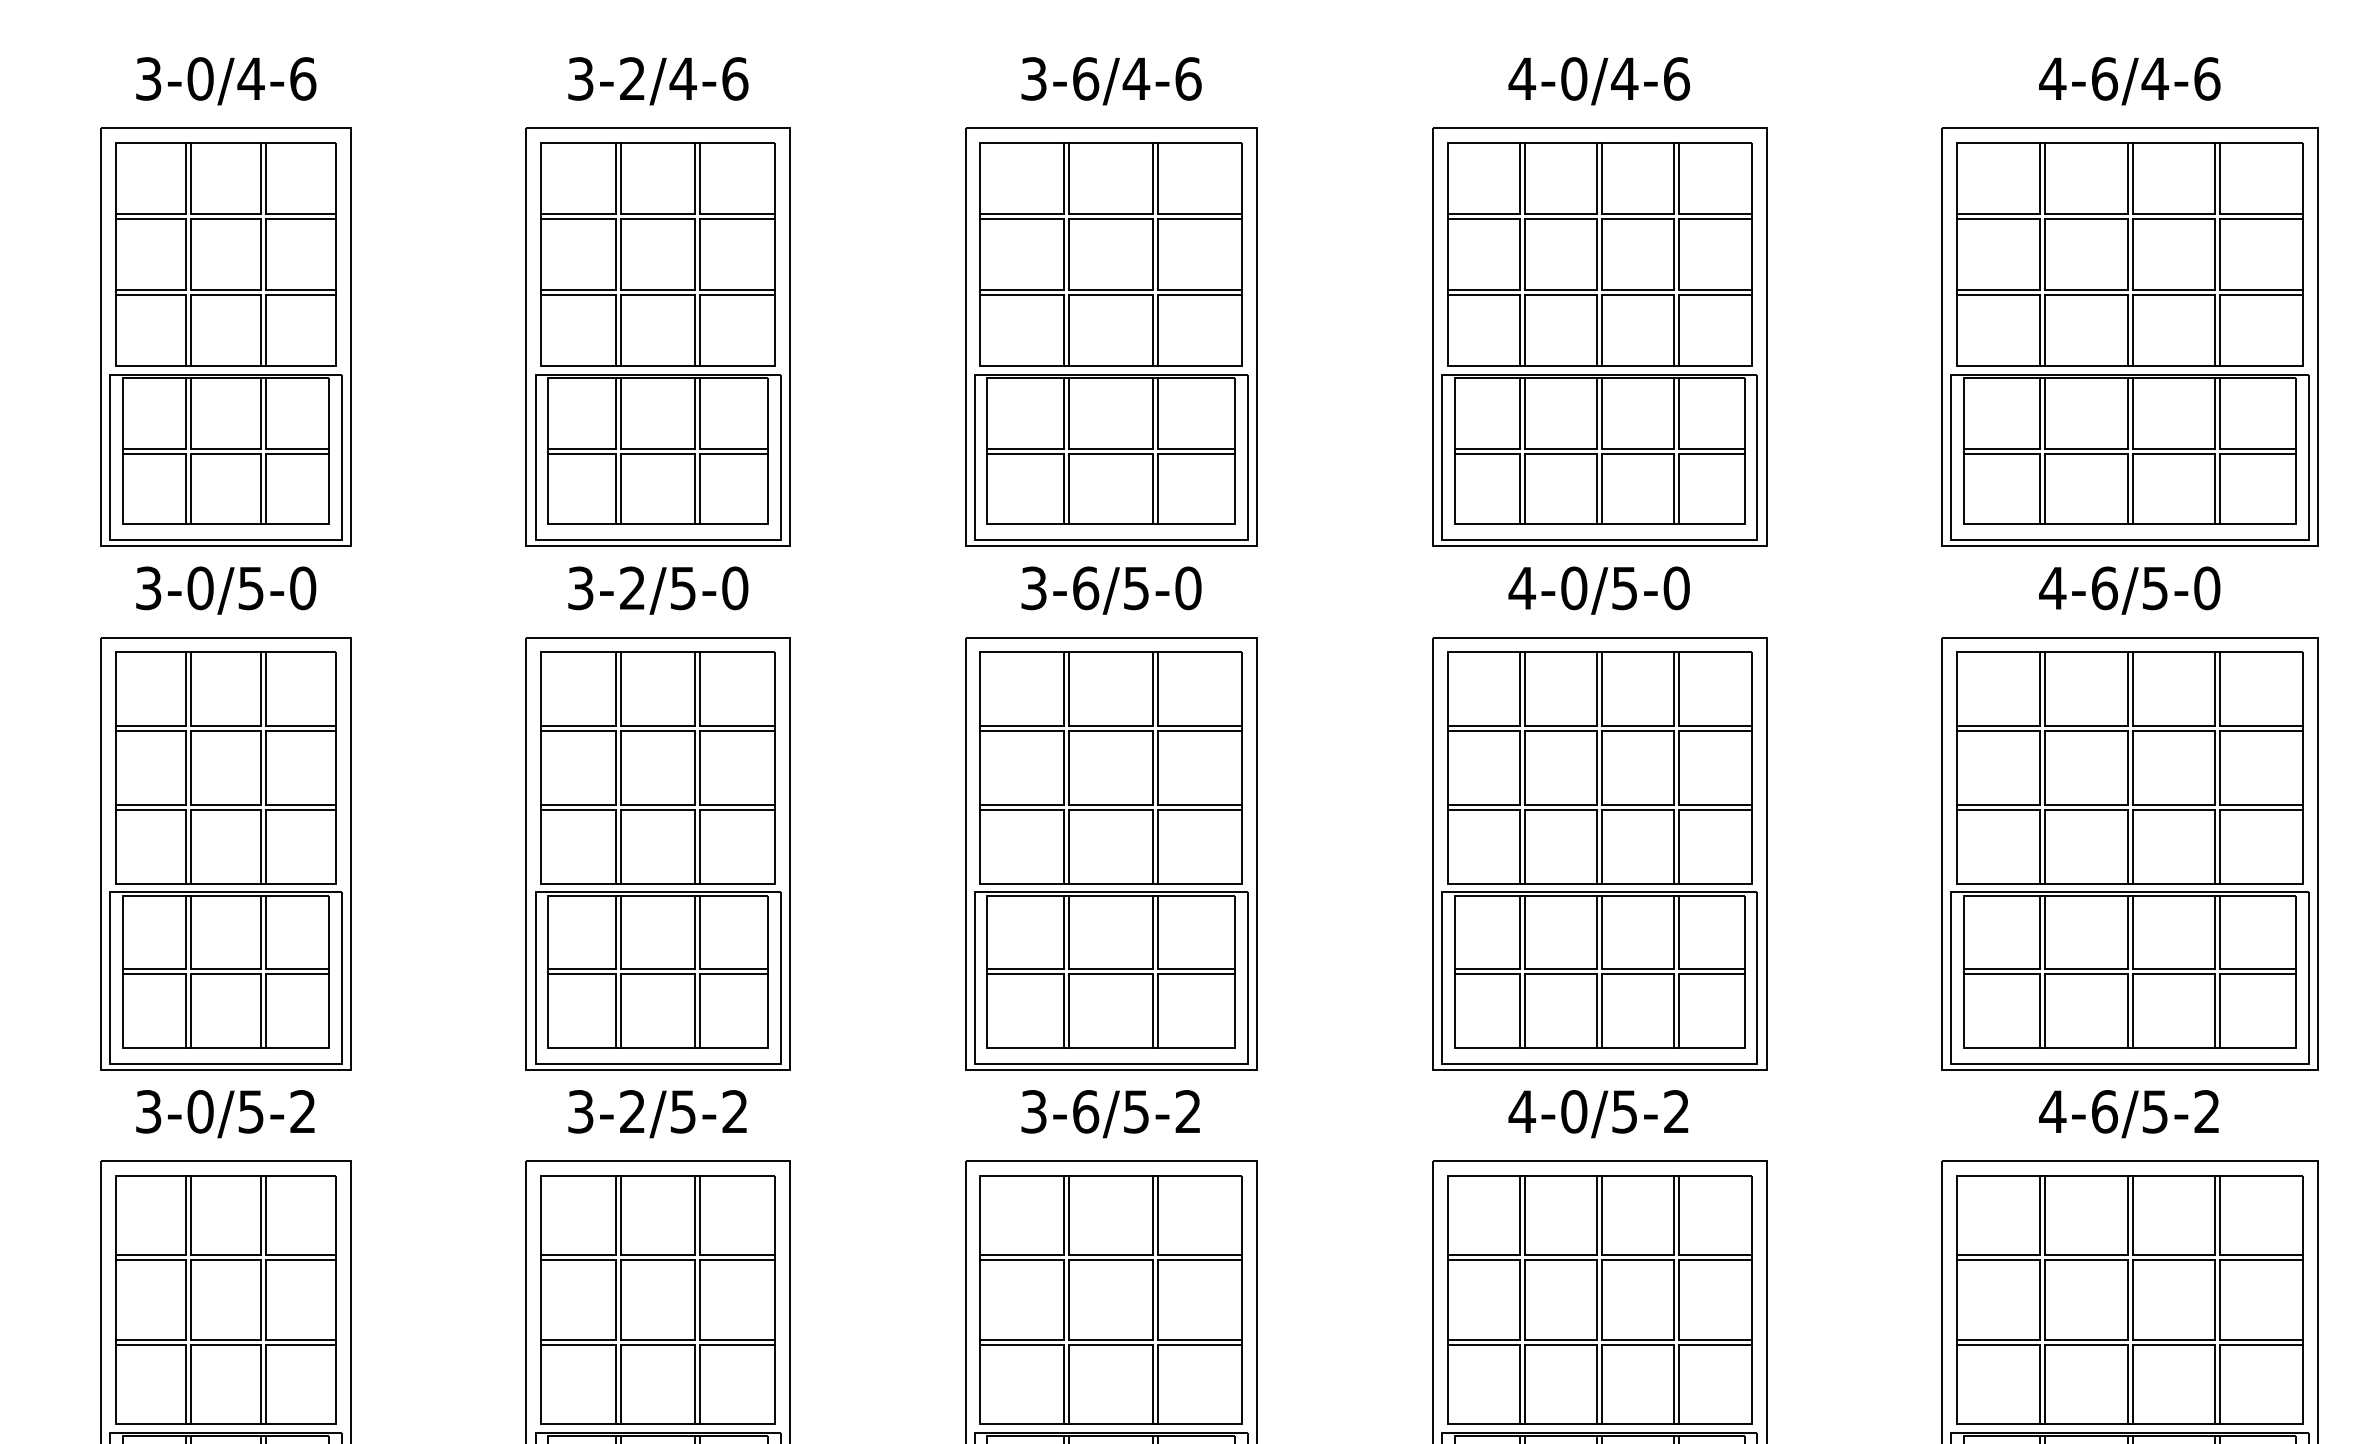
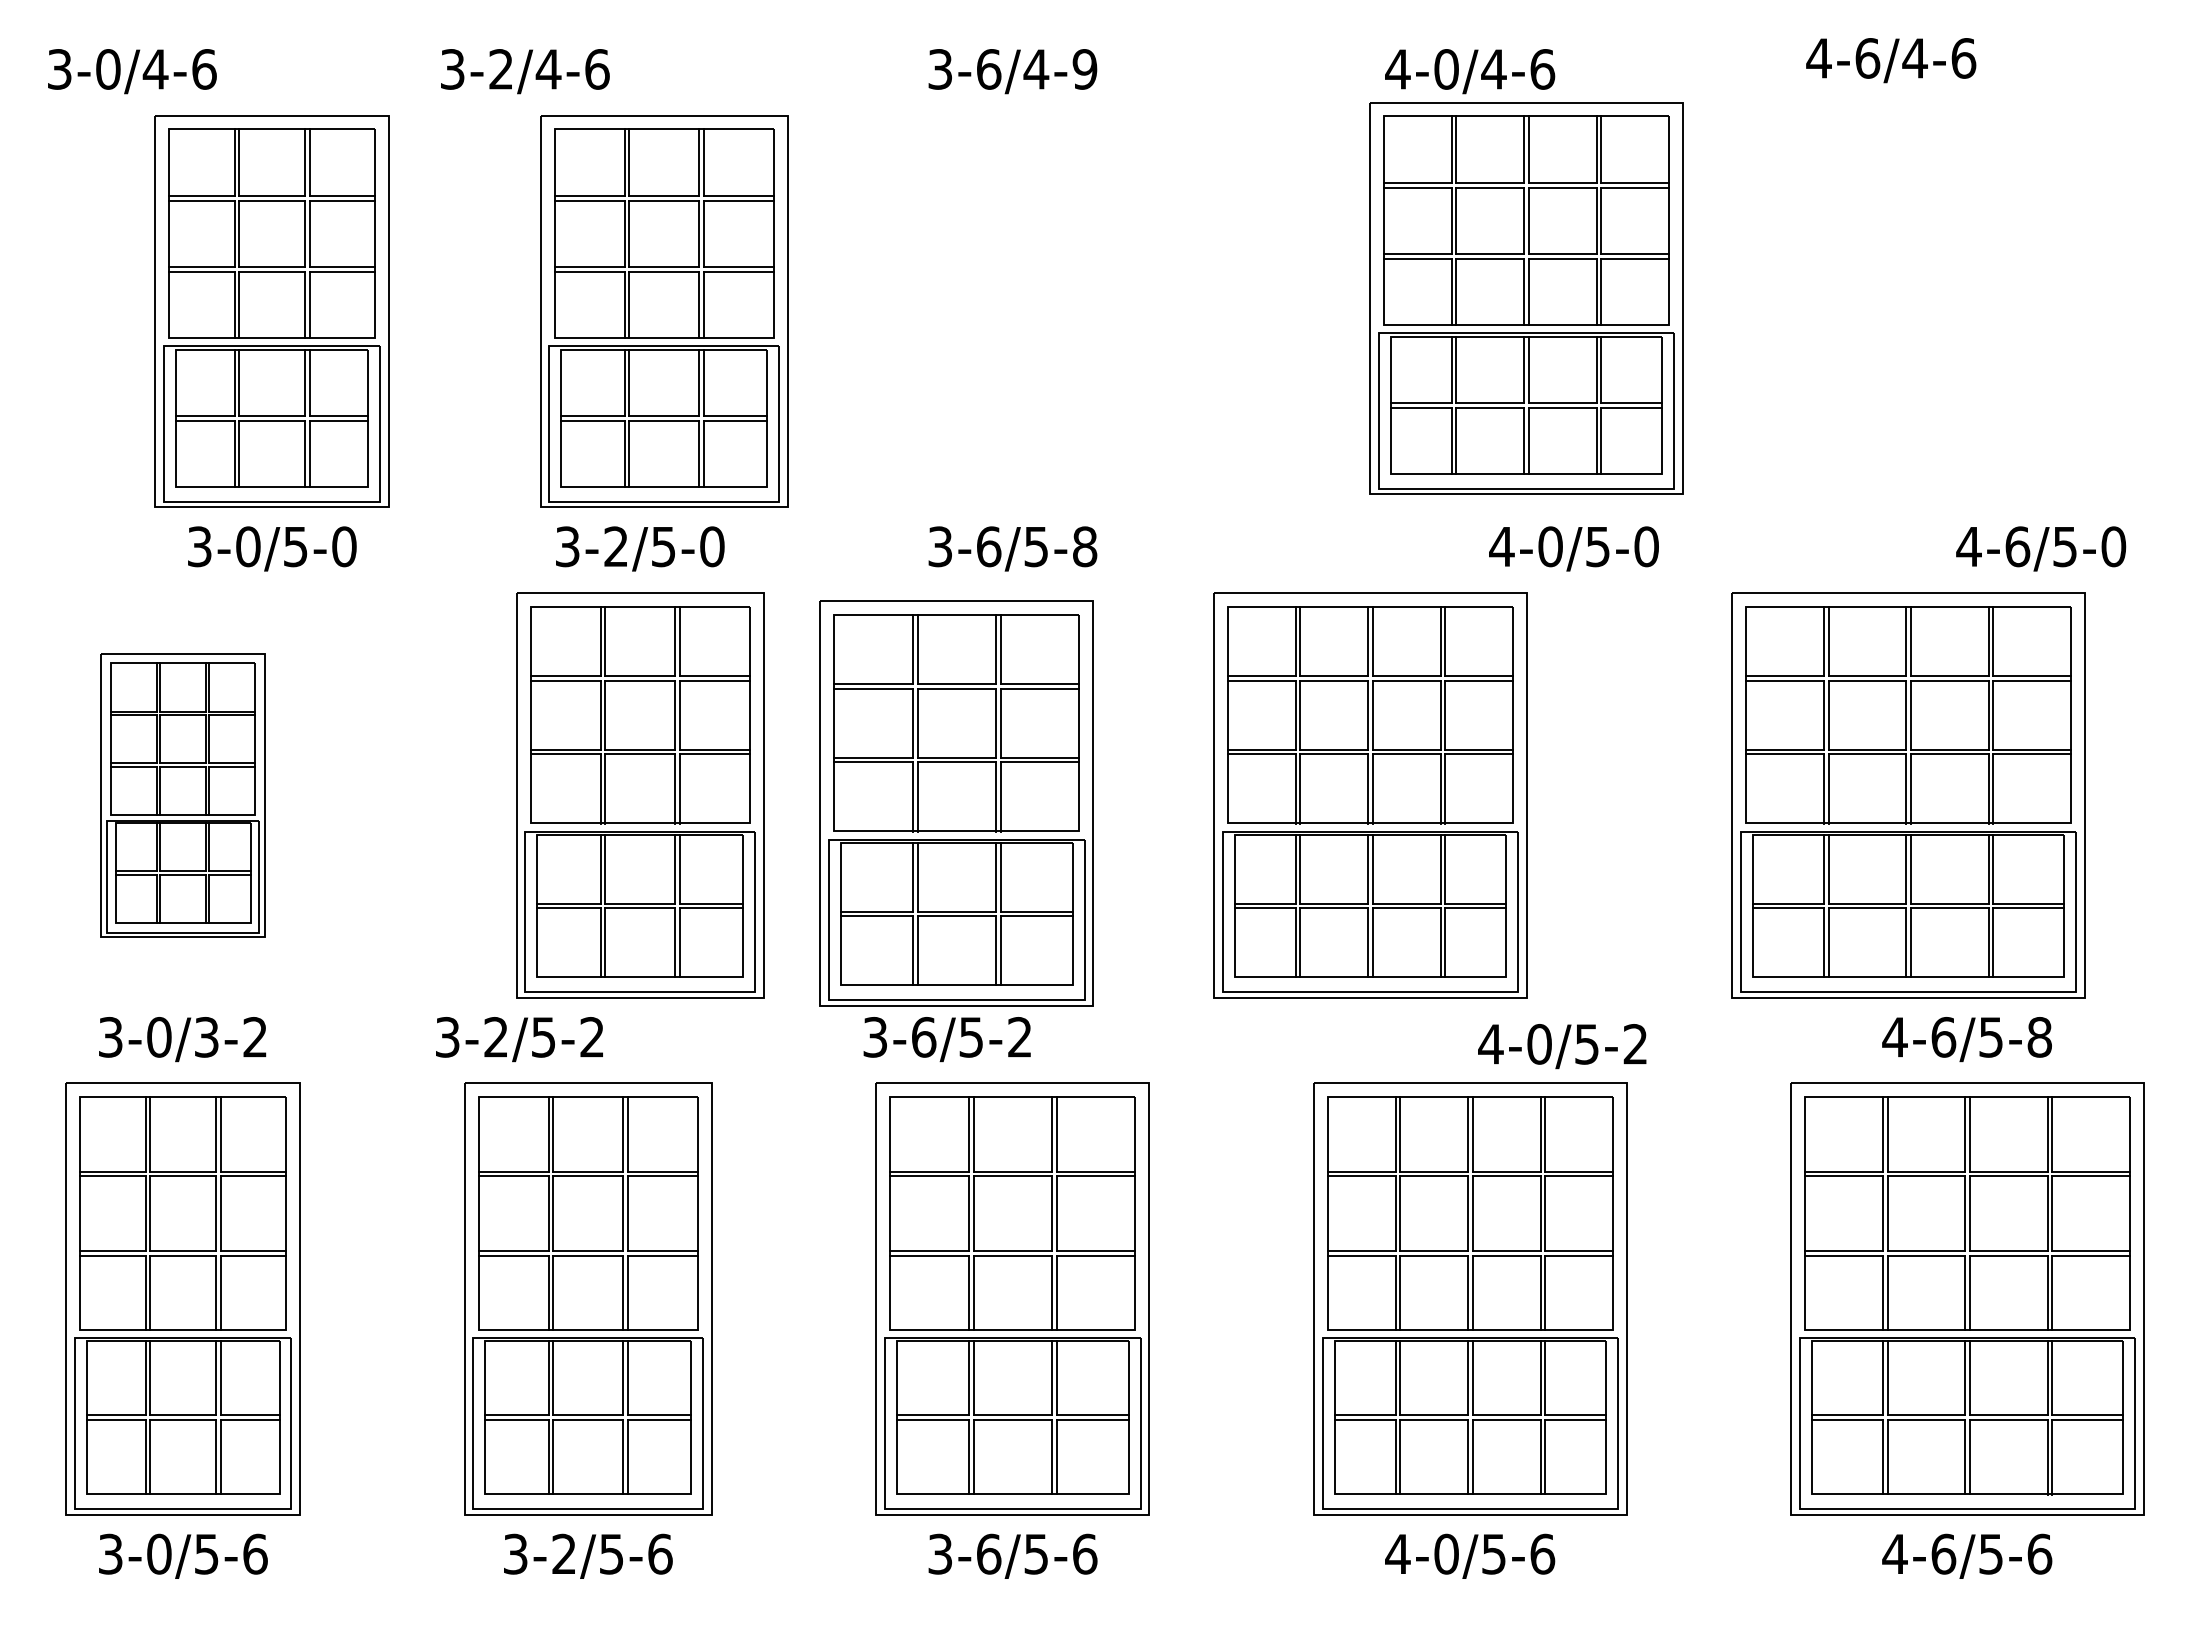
text: (1187, 79) -> (1084, 69), 3-6/4-6 -> 3-6/4-9
text: (226, 81) -> (132, 71), moved
text: (658, 81) -> (525, 71), moved
text: (2130, 81) -> (1891, 60), moved
part: (225, 337) -> (271, 311), moved
part: (658, 337) -> (664, 311), moved
part: (1110, 337) -> (1012, 311), removed
part: (1599, 337) -> (1526, 298), moved
part: (2130, 337) -> (1967, 311), removed
text: (1187, 588) -> (1084, 546), 3-6/5-0 -> 3-6/5-8
text: (226, 590) -> (272, 548), moved
text: (658, 590) -> (640, 548), moved
text: (1598, 590) -> (1573, 548), moved
text: (2130, 590) -> (2041, 548), moved
part: (225, 853) -> (182, 795), size x0.7
part: (658, 853) -> (640, 795), moved
part: (1110, 853) -> (956, 803), moved
part: (1599, 853) -> (1370, 795), moved
part: (2130, 853) -> (1908, 795), moved
text: (250, 1111) -> (206, 1037), 3-0/5-2 -> 3-0/3-2
text: (2206, 1111) -> (2039, 1037), 4-6/5-2 -> 4-6/5-8
text: (657, 1114) -> (519, 1039), moved
text: (1109, 1114) -> (946, 1039), moved
text: (1598, 1114) -> (1562, 1046), moved

